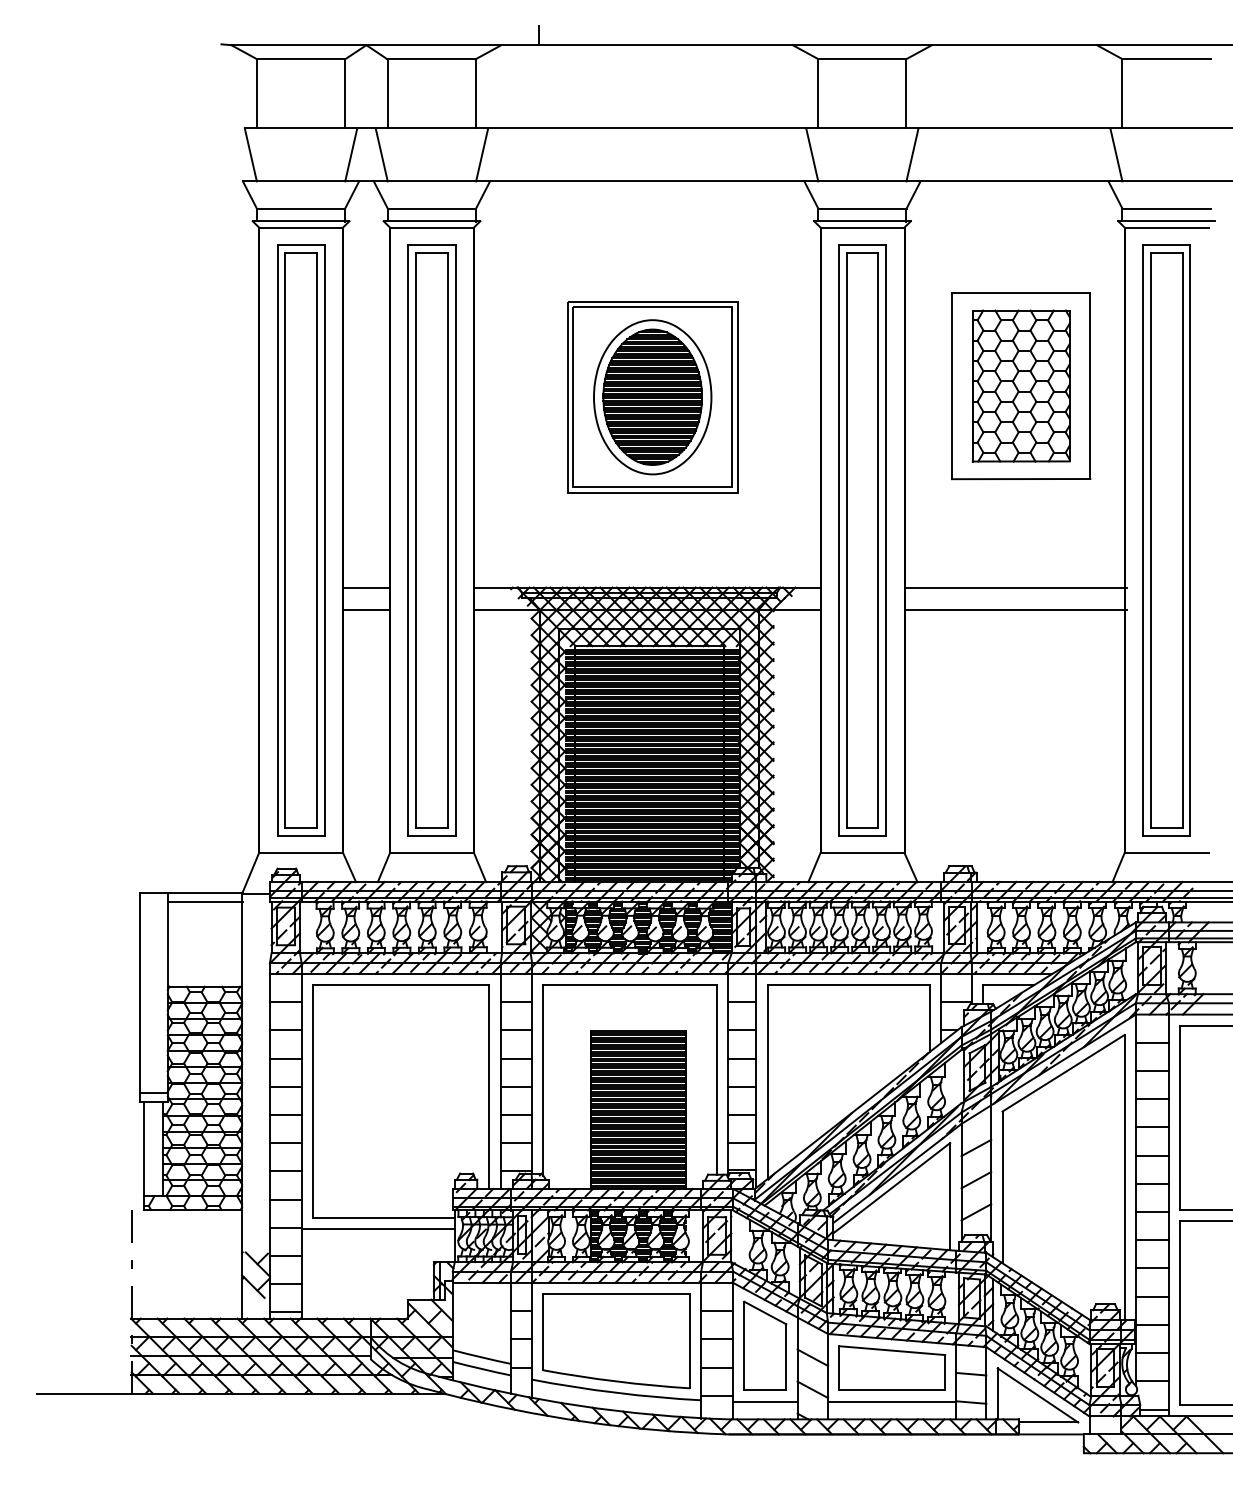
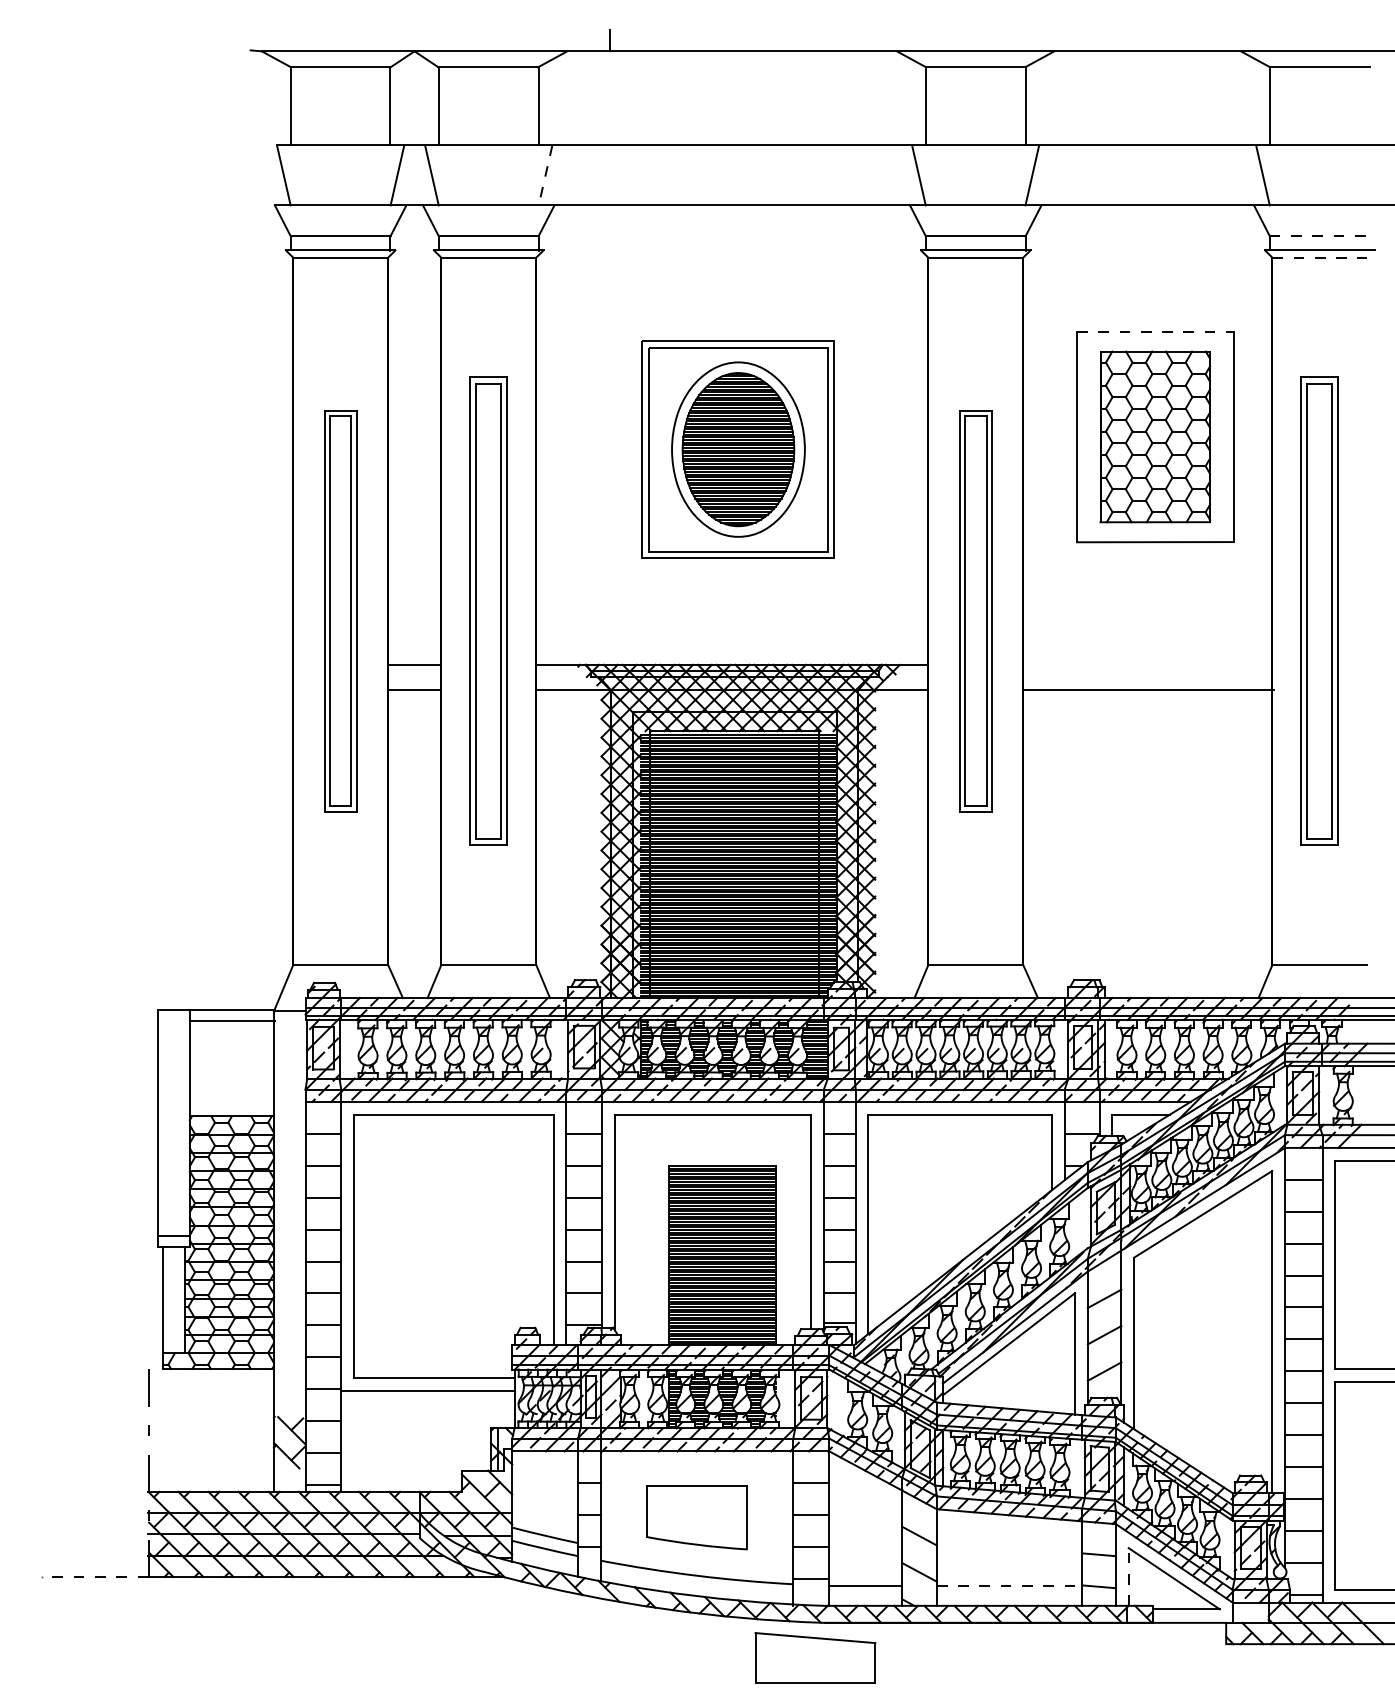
line: (482, 154) -> (545, 175), solid -> dashed
line: (1166, 208) -> (1319, 236), solid -> dashed
line: (1167, 227) -> (1320, 257), solid -> dashed
line: (1021, 292) -> (1155, 331), solid -> dashed
part: (300, 539) -> (340, 610), size x0.6
part: (431, 539) -> (488, 610), size x0.7
part: (862, 539) -> (975, 610), size x0.6
part: (1166, 539) -> (1319, 610), size x0.7
line: (1015, 587) -> (1148, 664), removed
part: (615, 1341) -> (696, 1517), size x0.6
part: (765, 1345) -> (865, 1522), removed
part: (892, 1367) -> (815, 1657), moved
line: (83, 1393) -> (94, 1576), solid -> dashed
line: (997, 1393) -> (1128, 1576), solid -> dashed
line: (892, 1401) -> (1009, 1585), solid -> dashed

